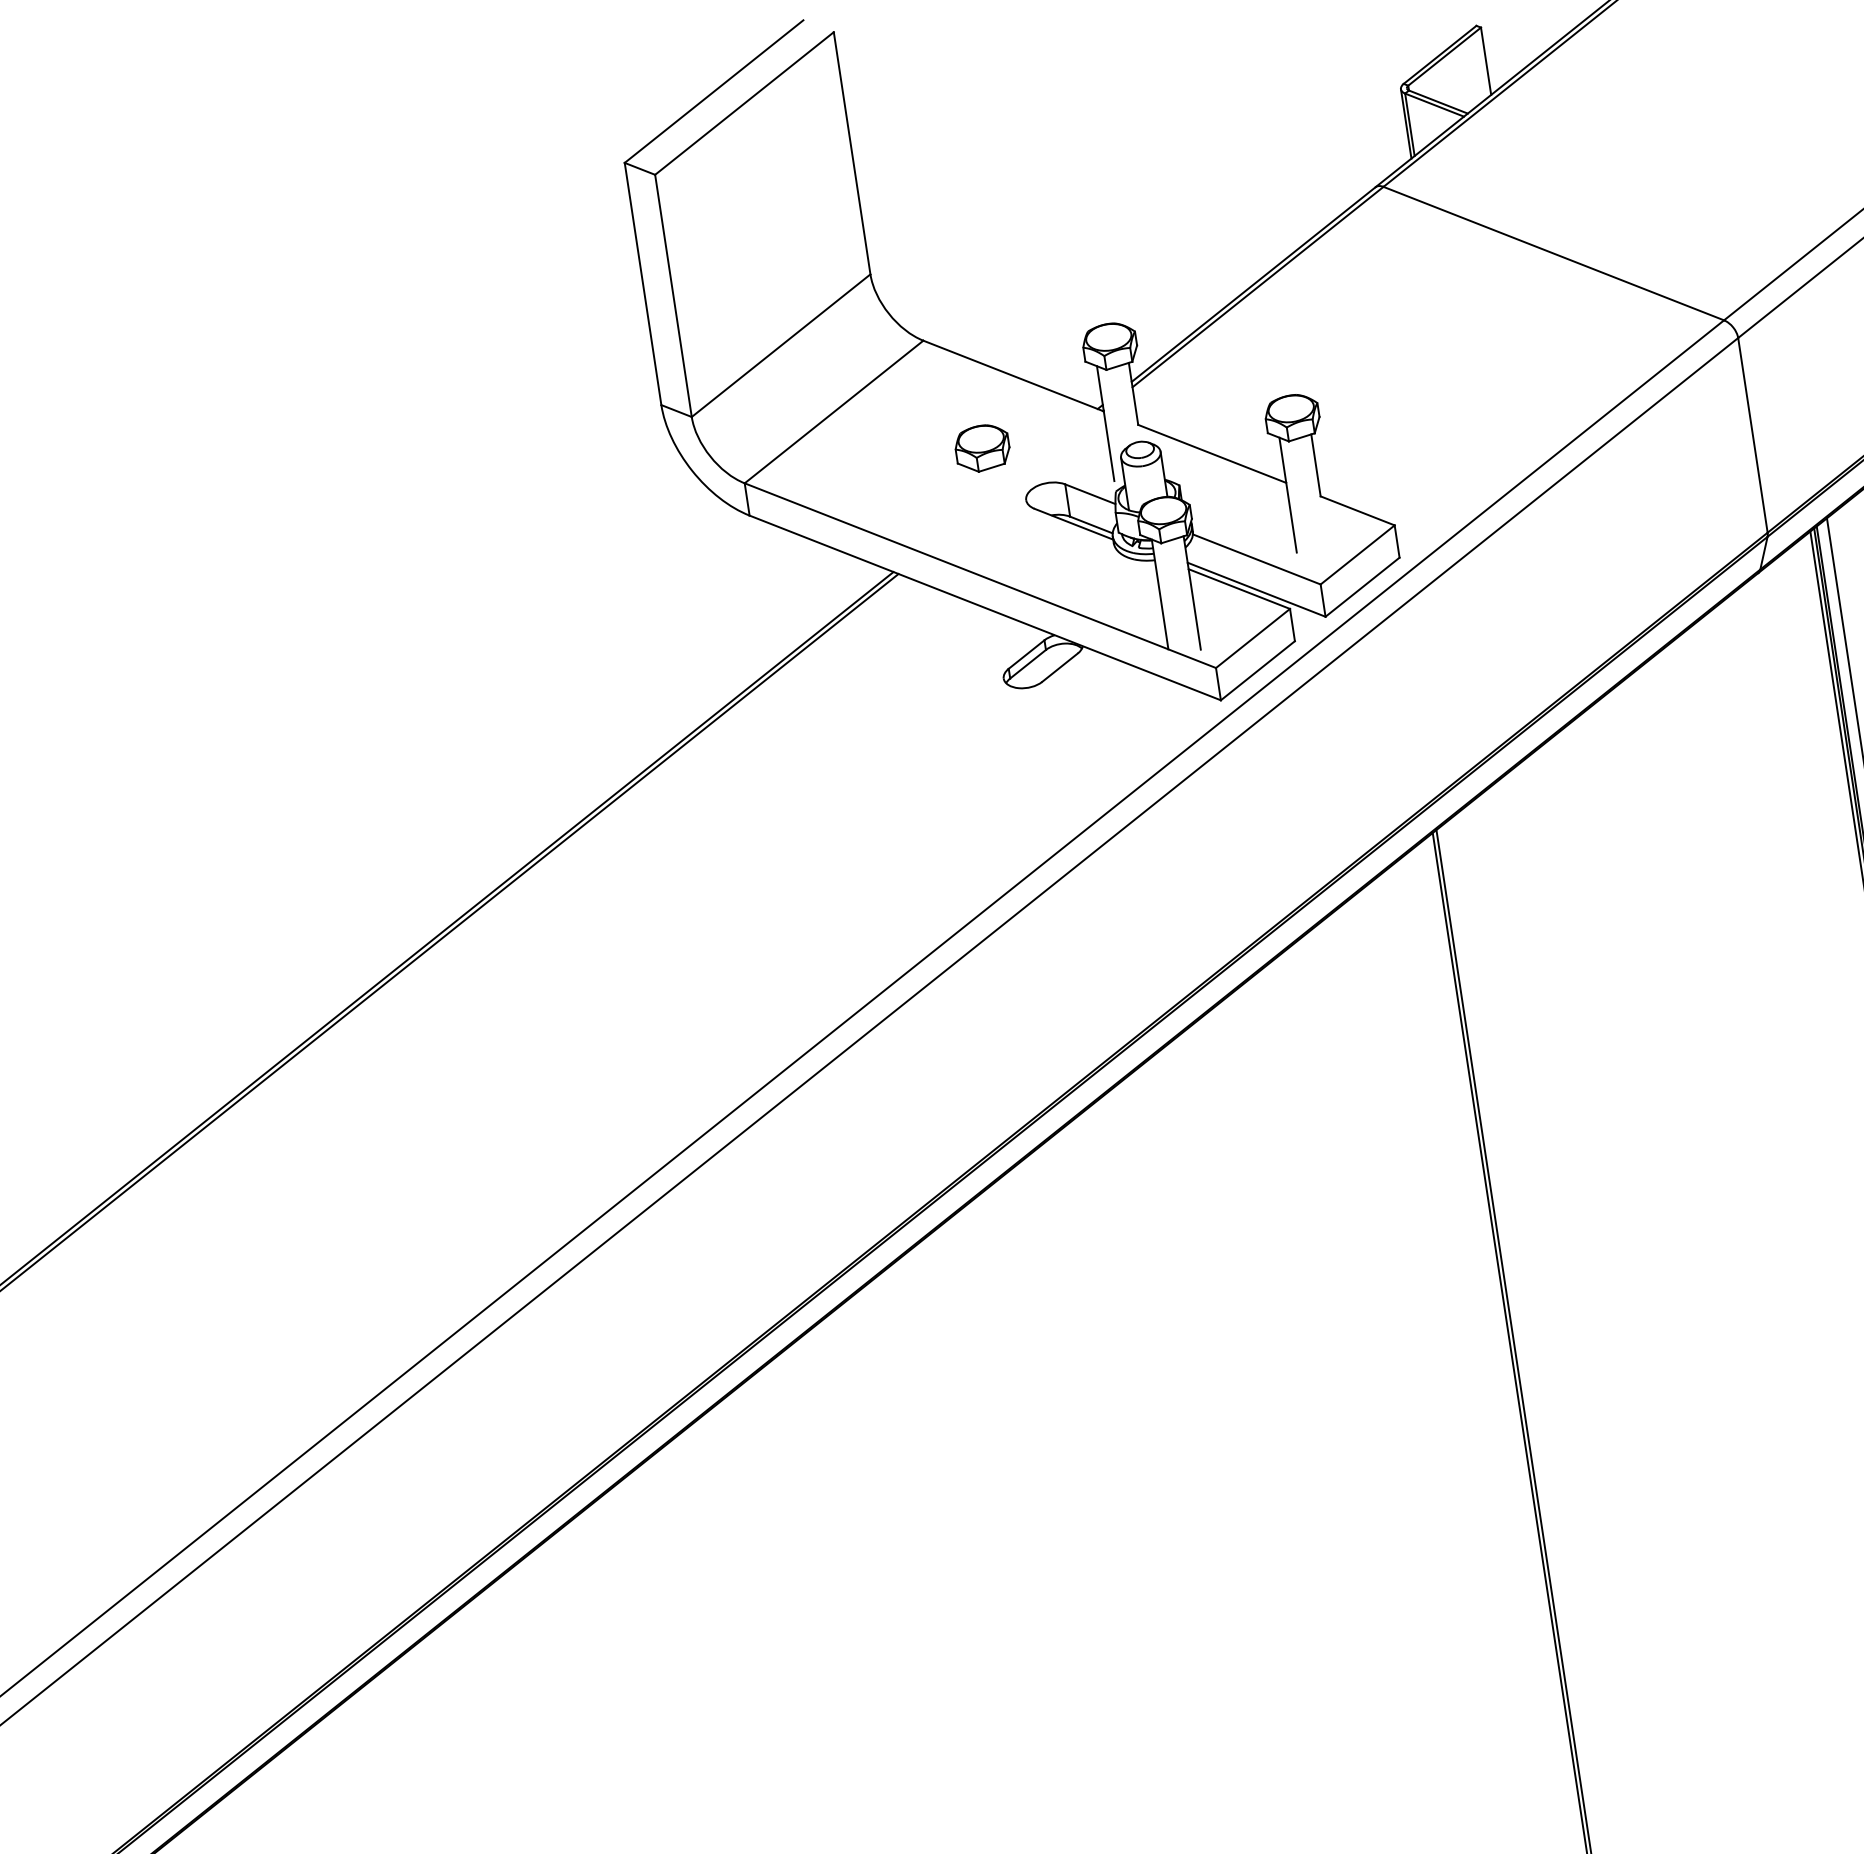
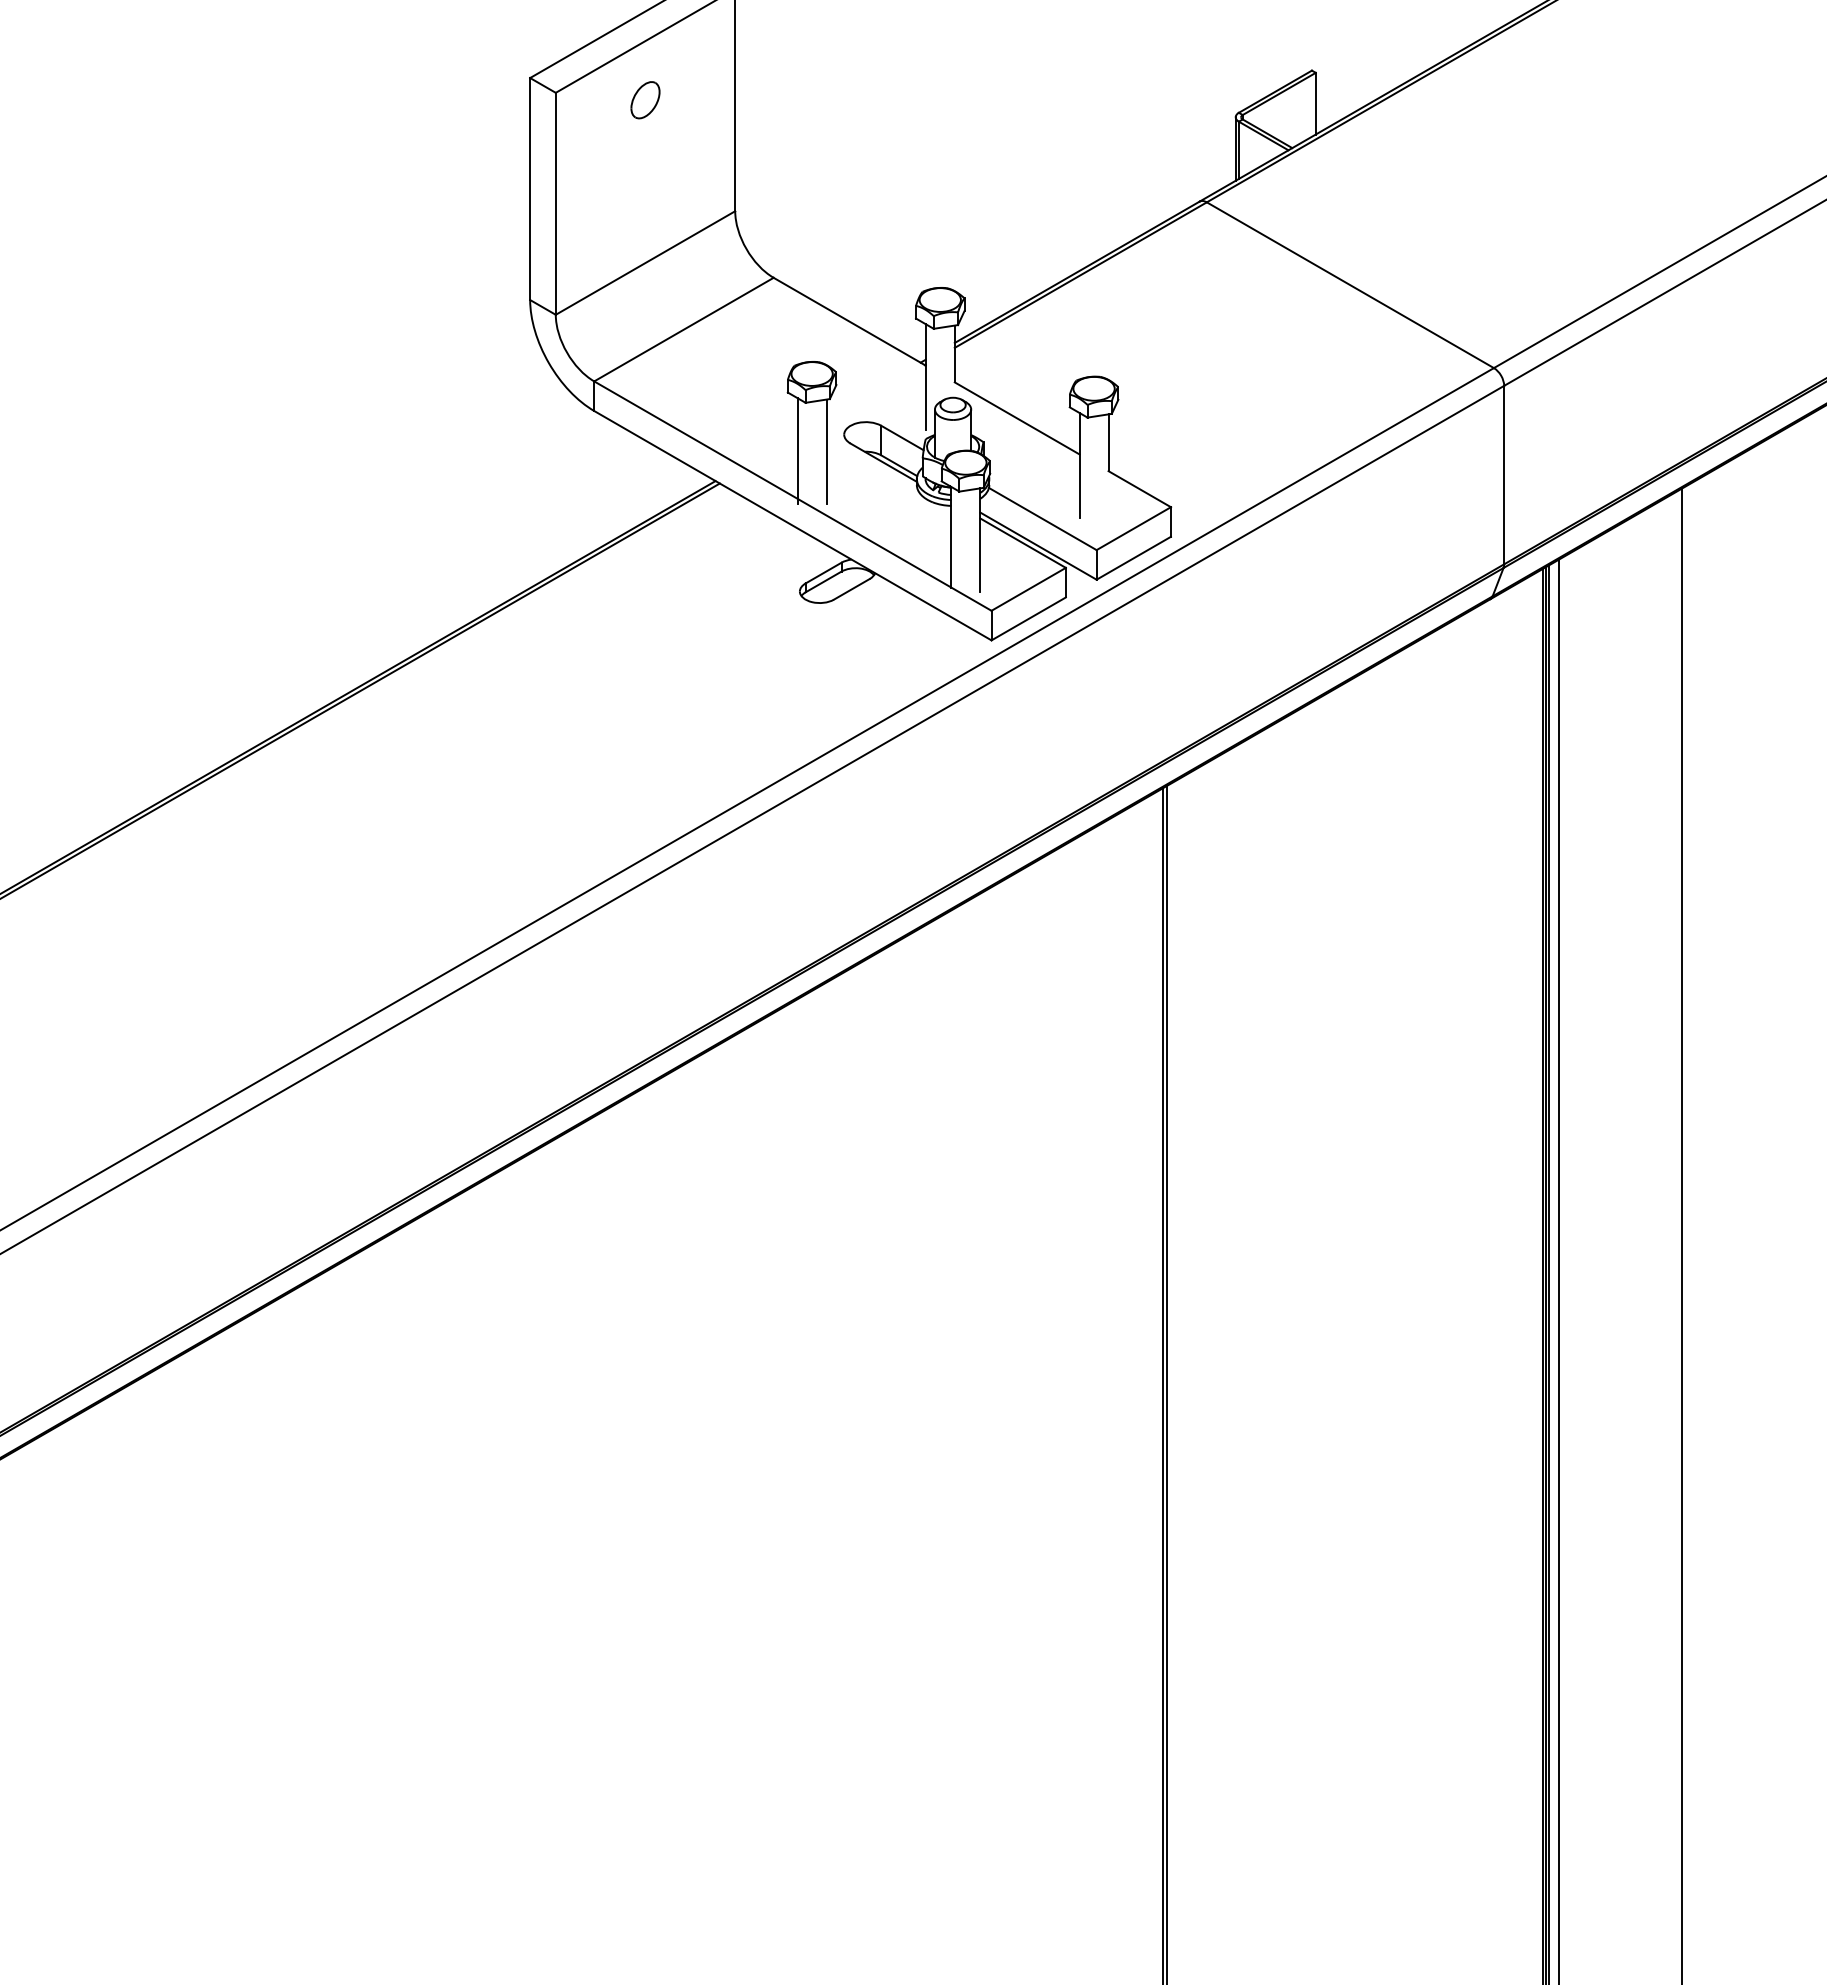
part: (754, 168) -> (645, 100), added
line: (1009, 521) -> (826, 451), added
line: (977, 525) -> (797, 450), added

